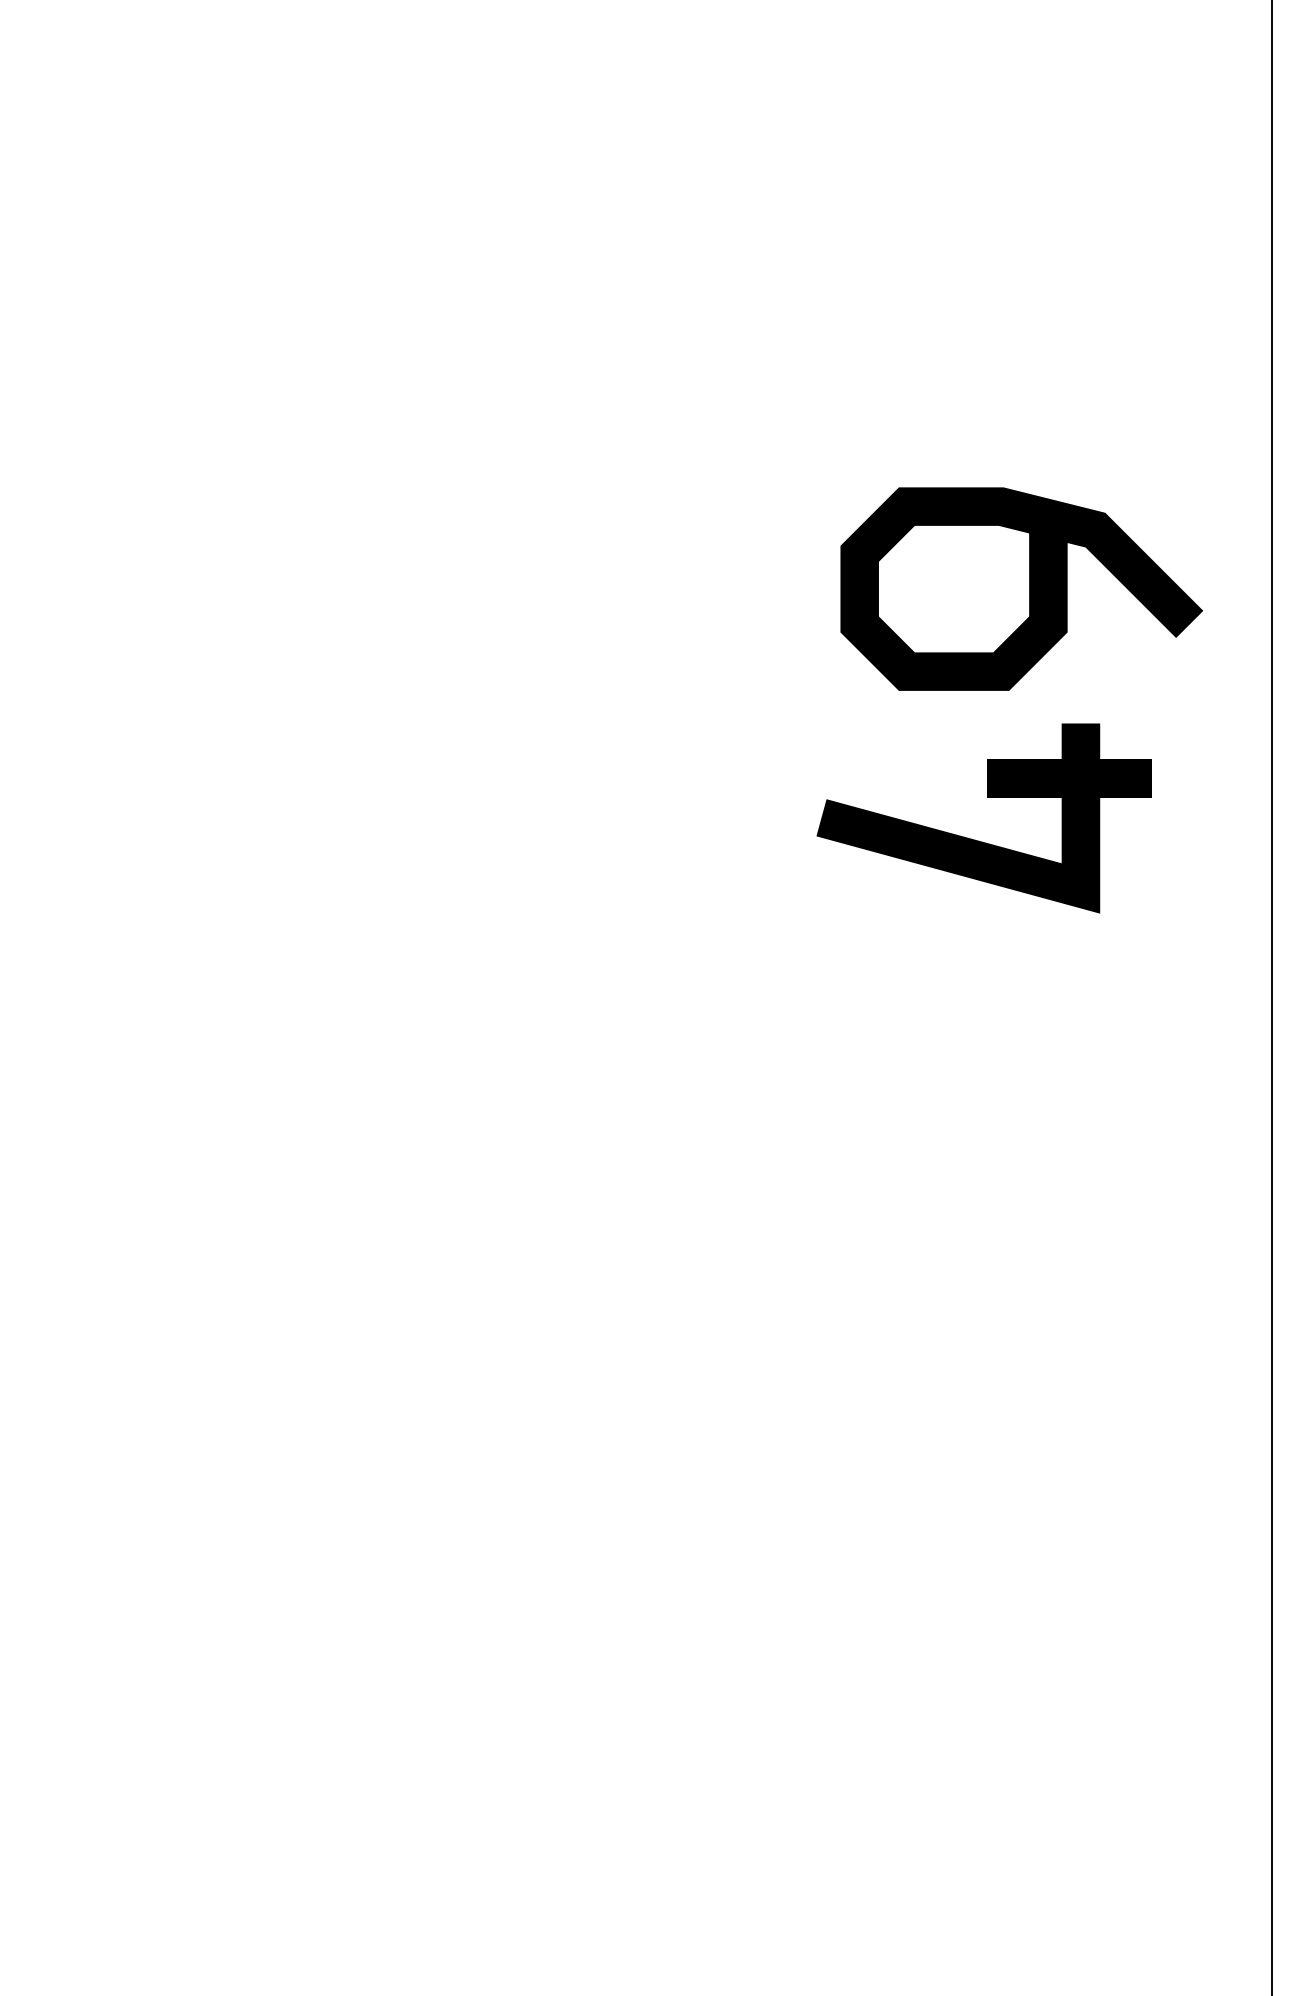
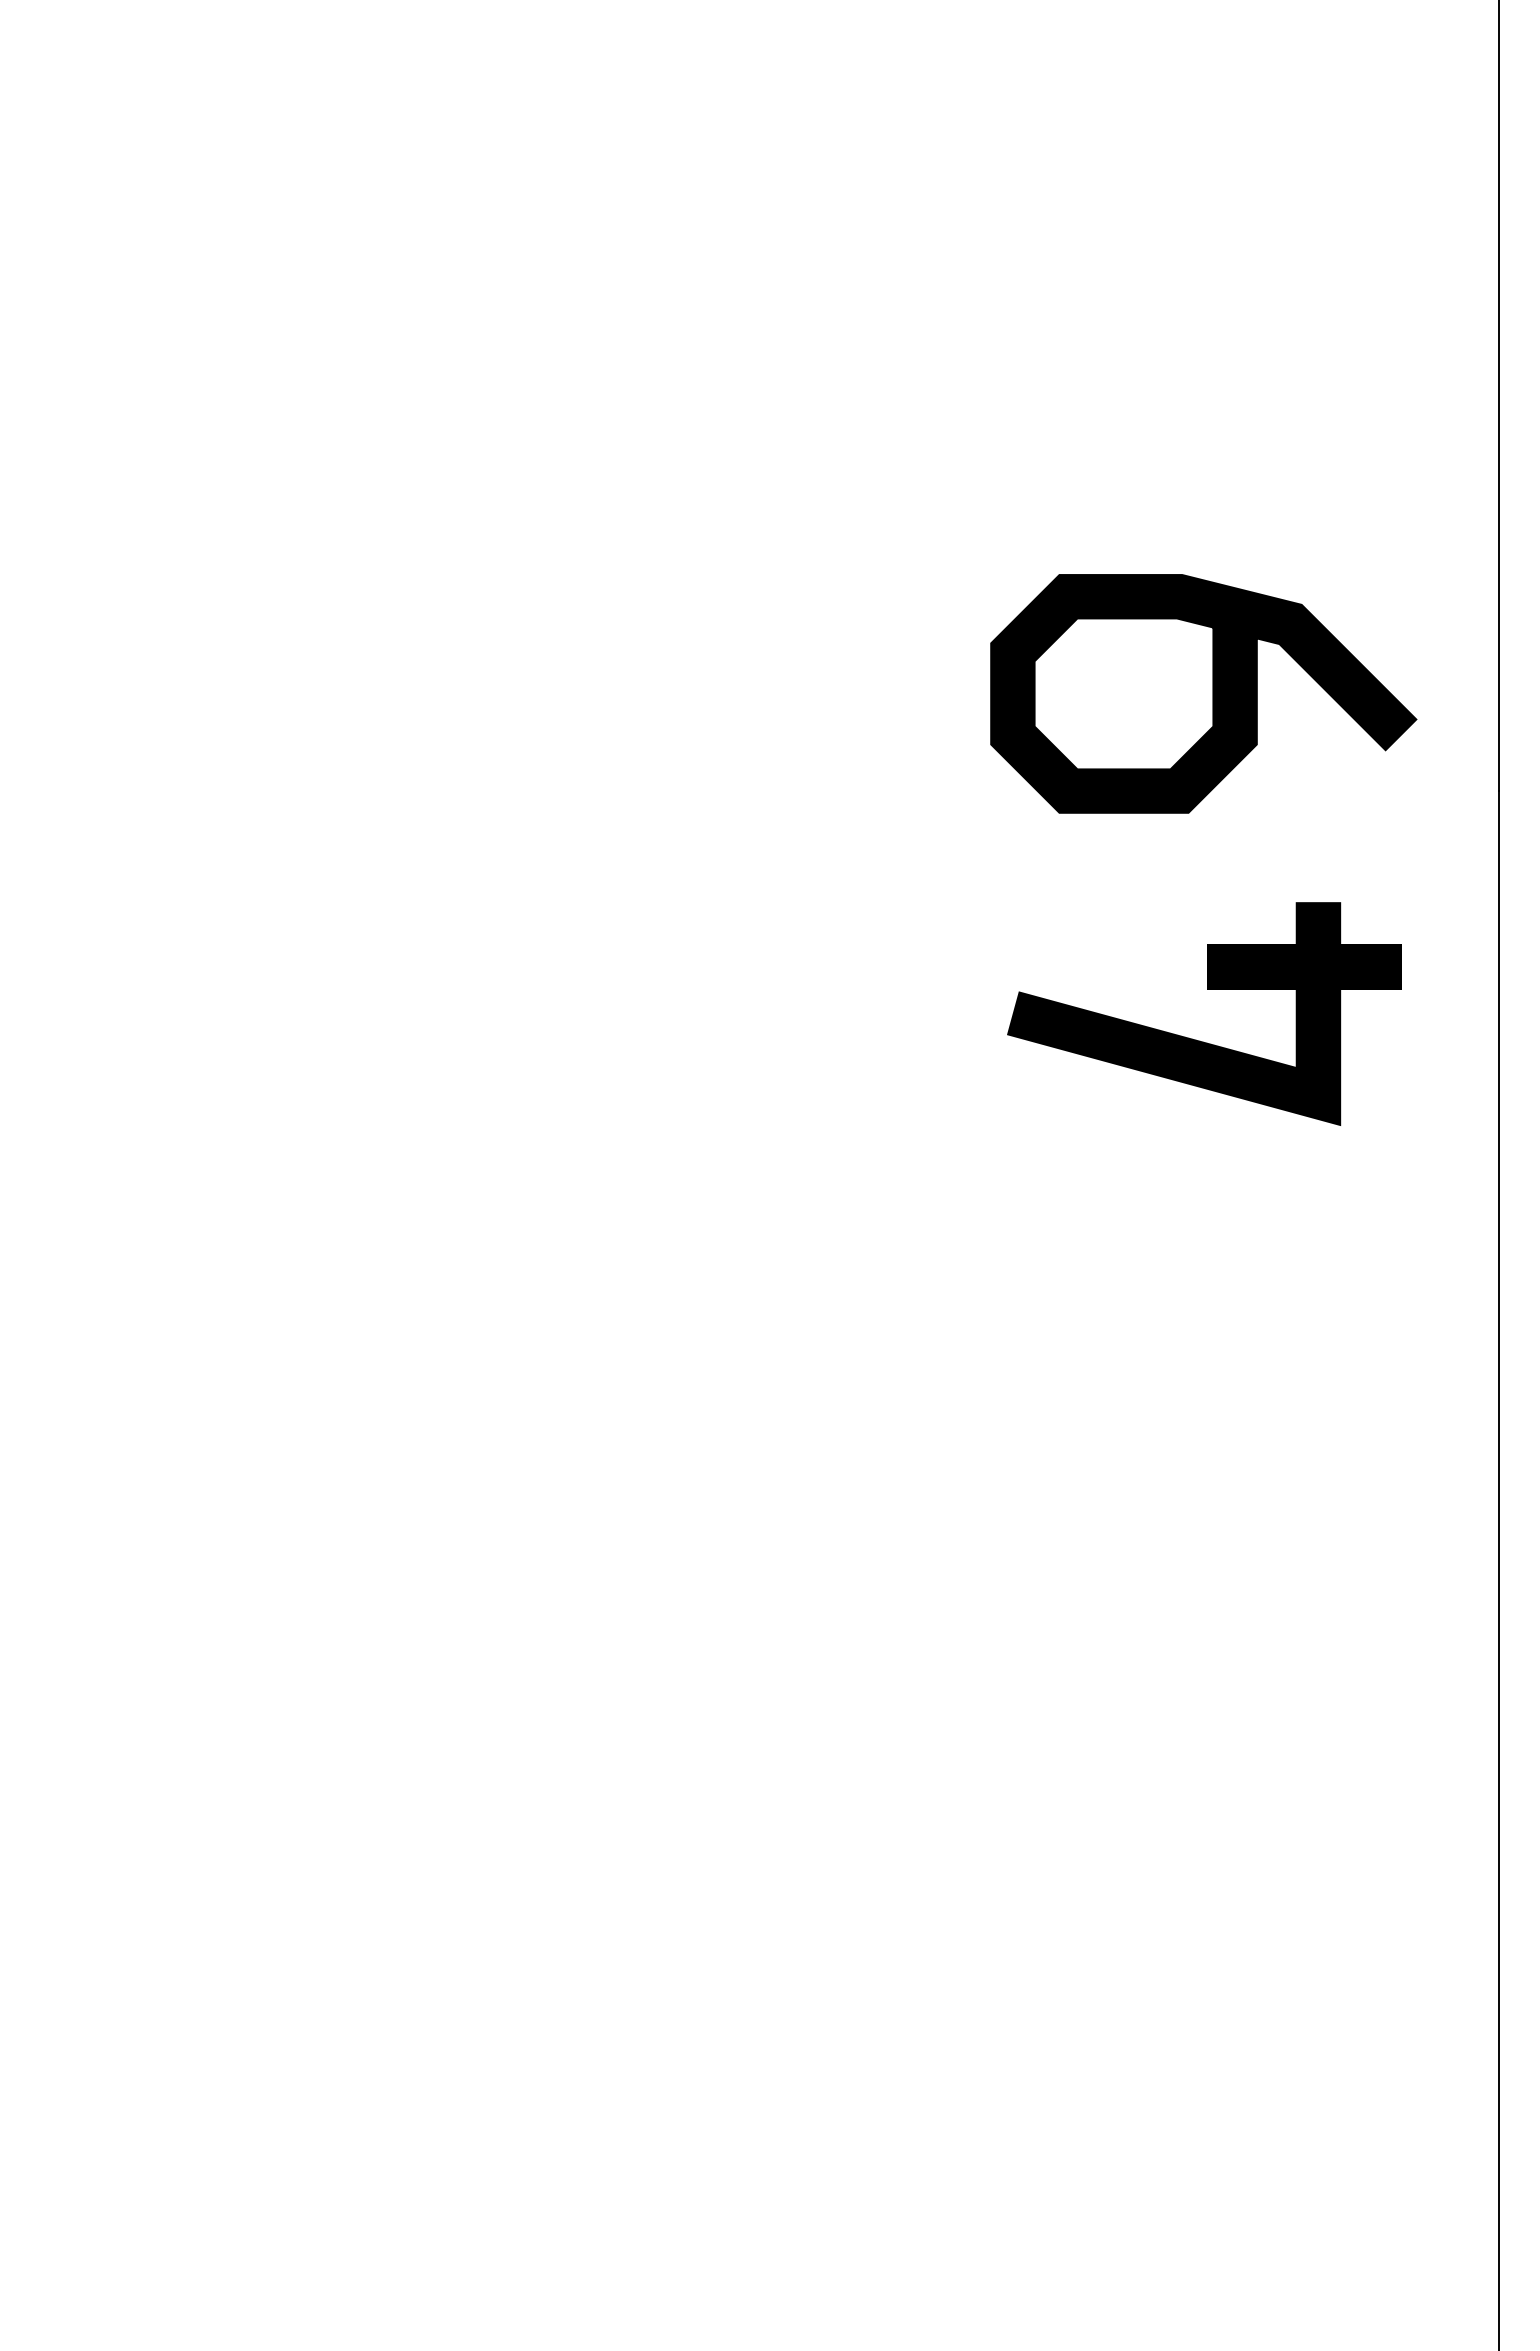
part: (986, 797) -> (1207, 989), moved

